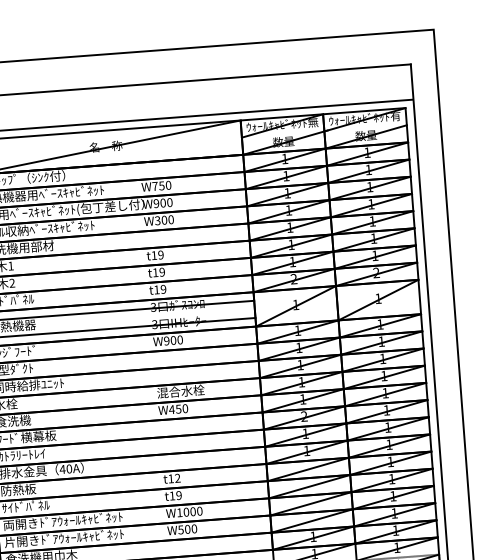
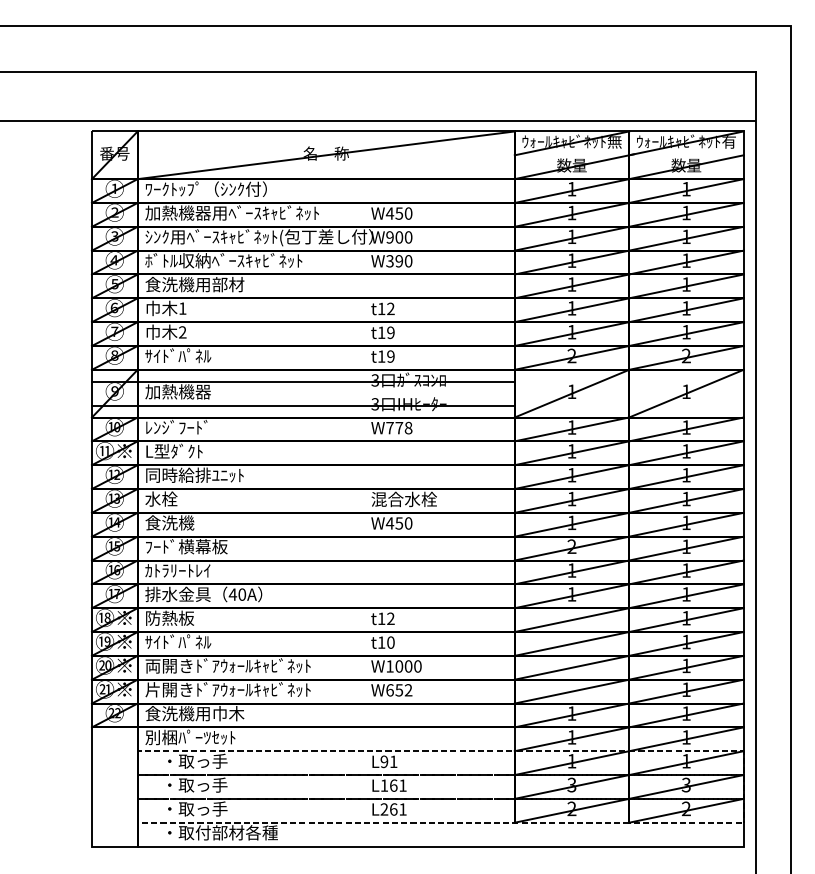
text: (154, 186) -> (389, 213), W750 -> W450
text: (164, 220) -> (399, 261), W300 -> W390
text: (160, 255) -> (390, 309), t19 -> t12
text: (173, 340) -> (399, 427), W900 -> W778
text: (178, 495) -> (390, 642), t19 -> t10
text: (187, 529) -> (399, 690), W500 -> W652

